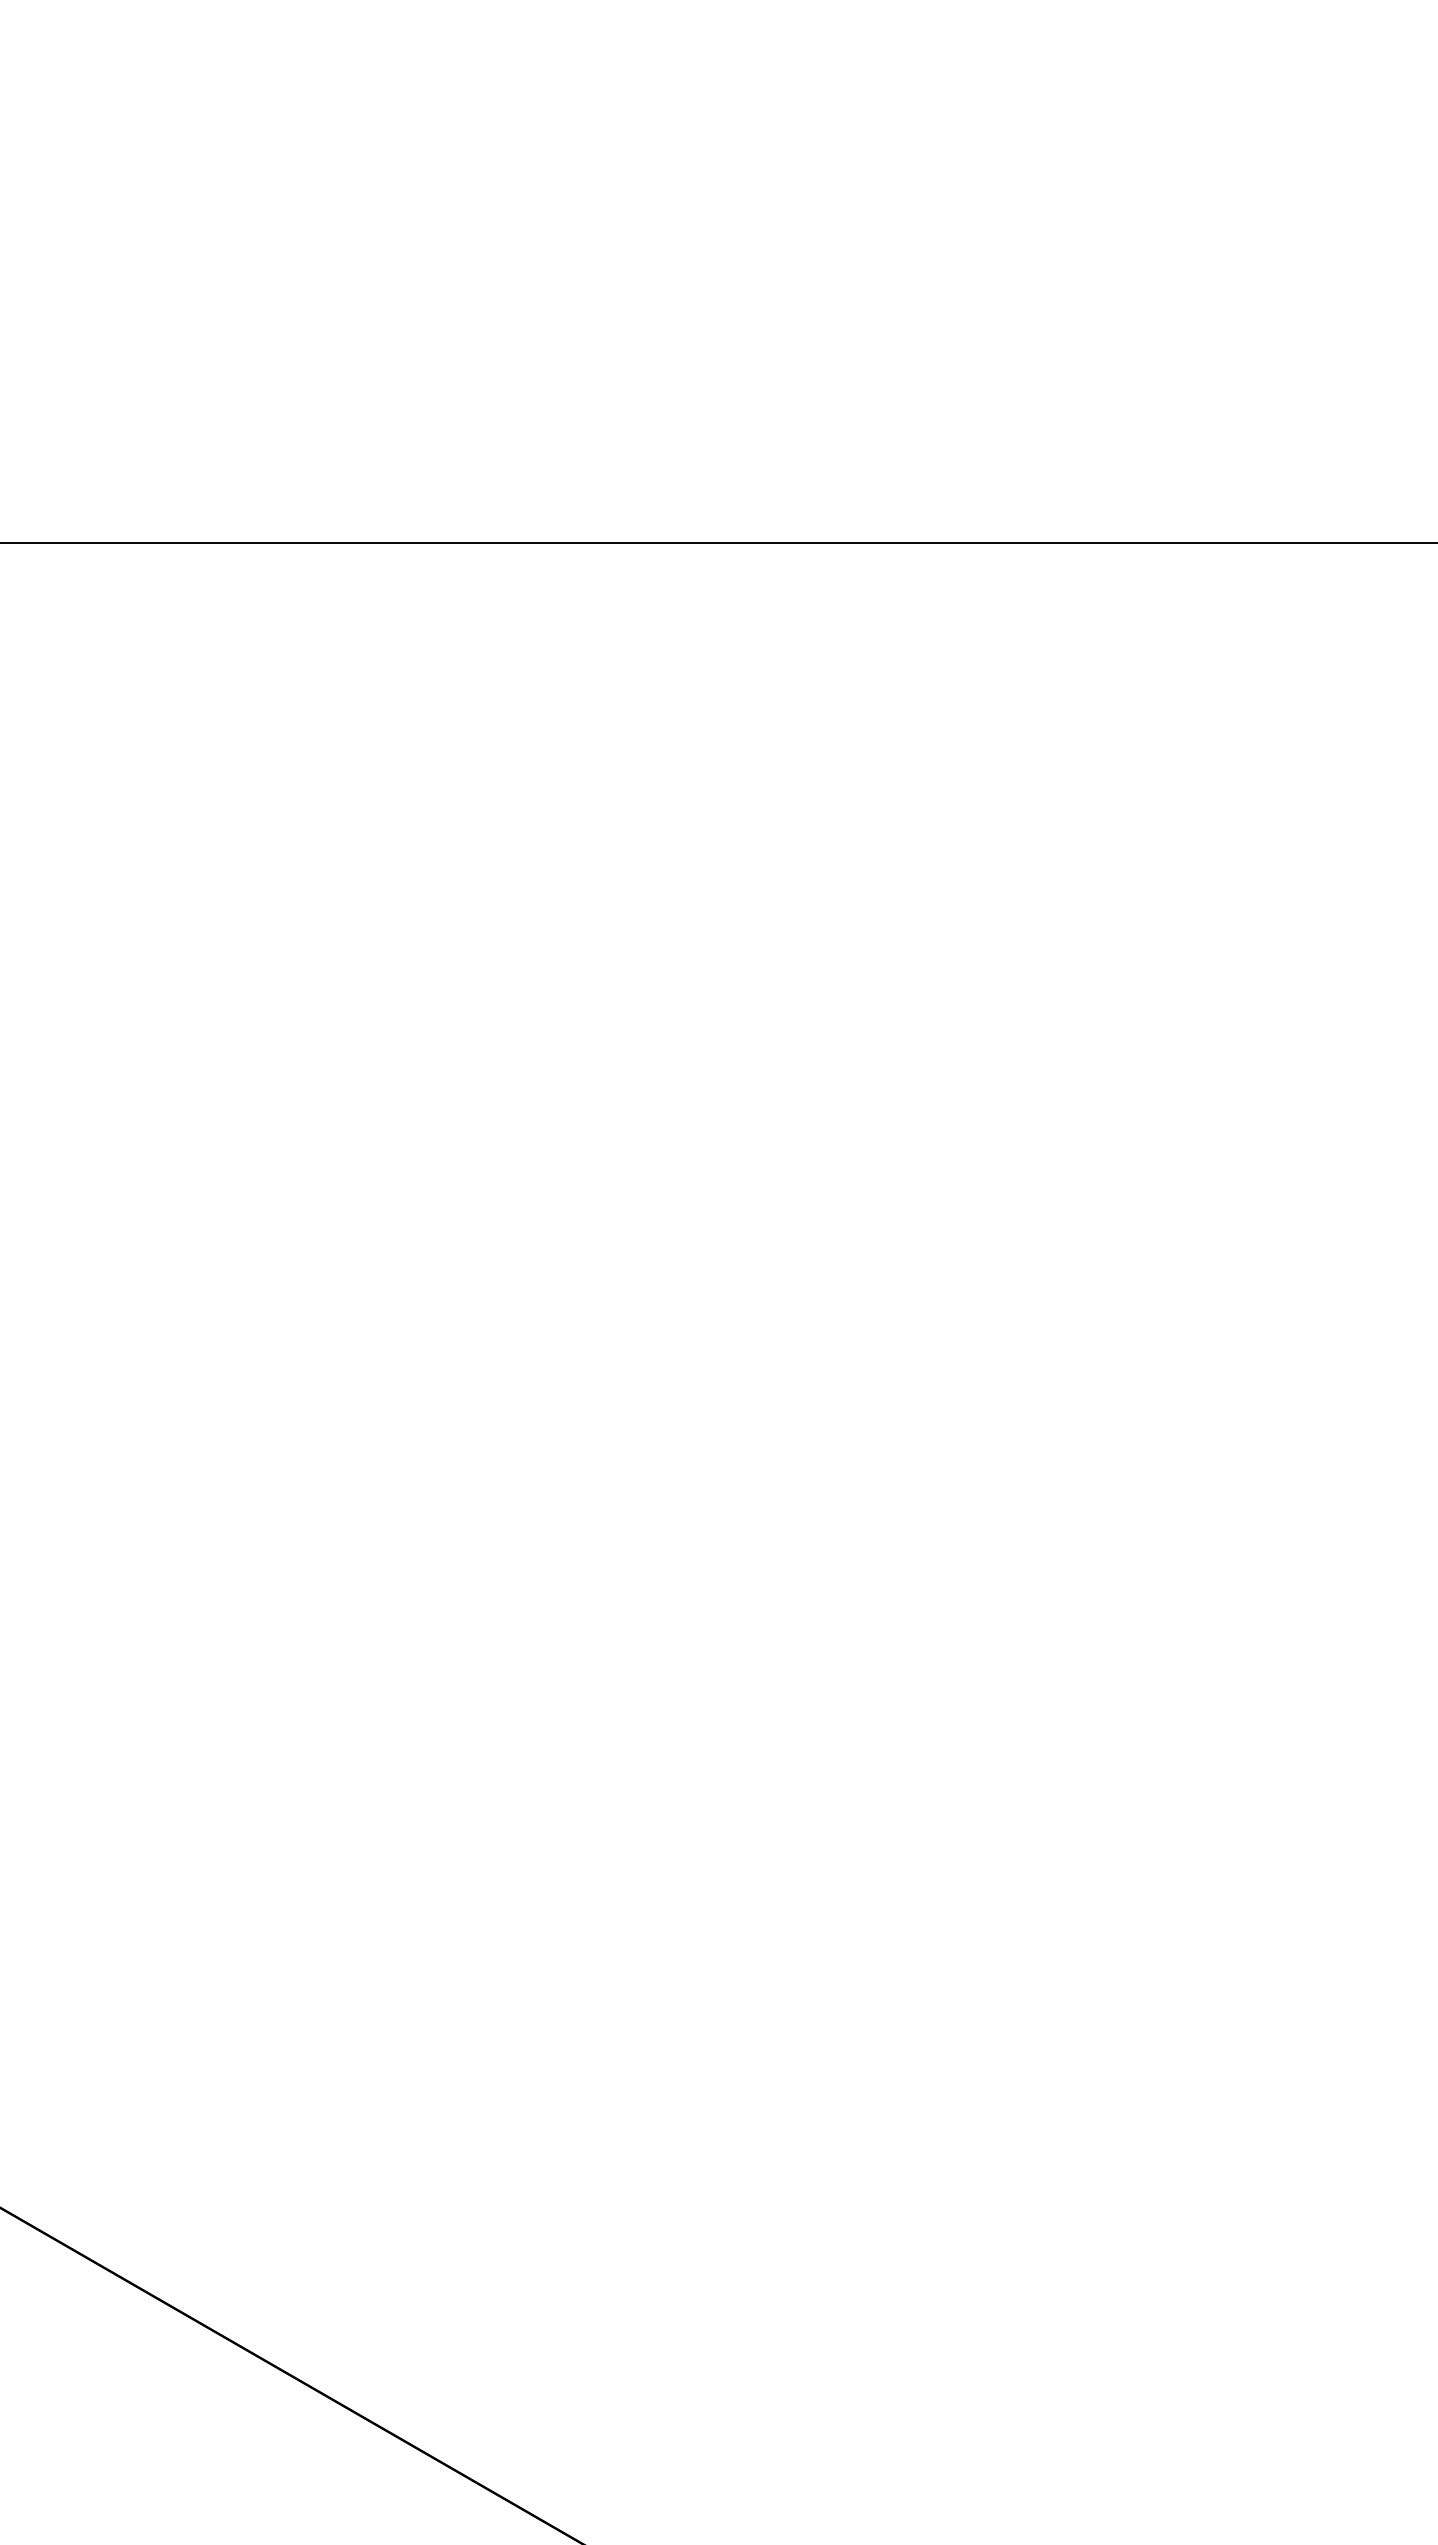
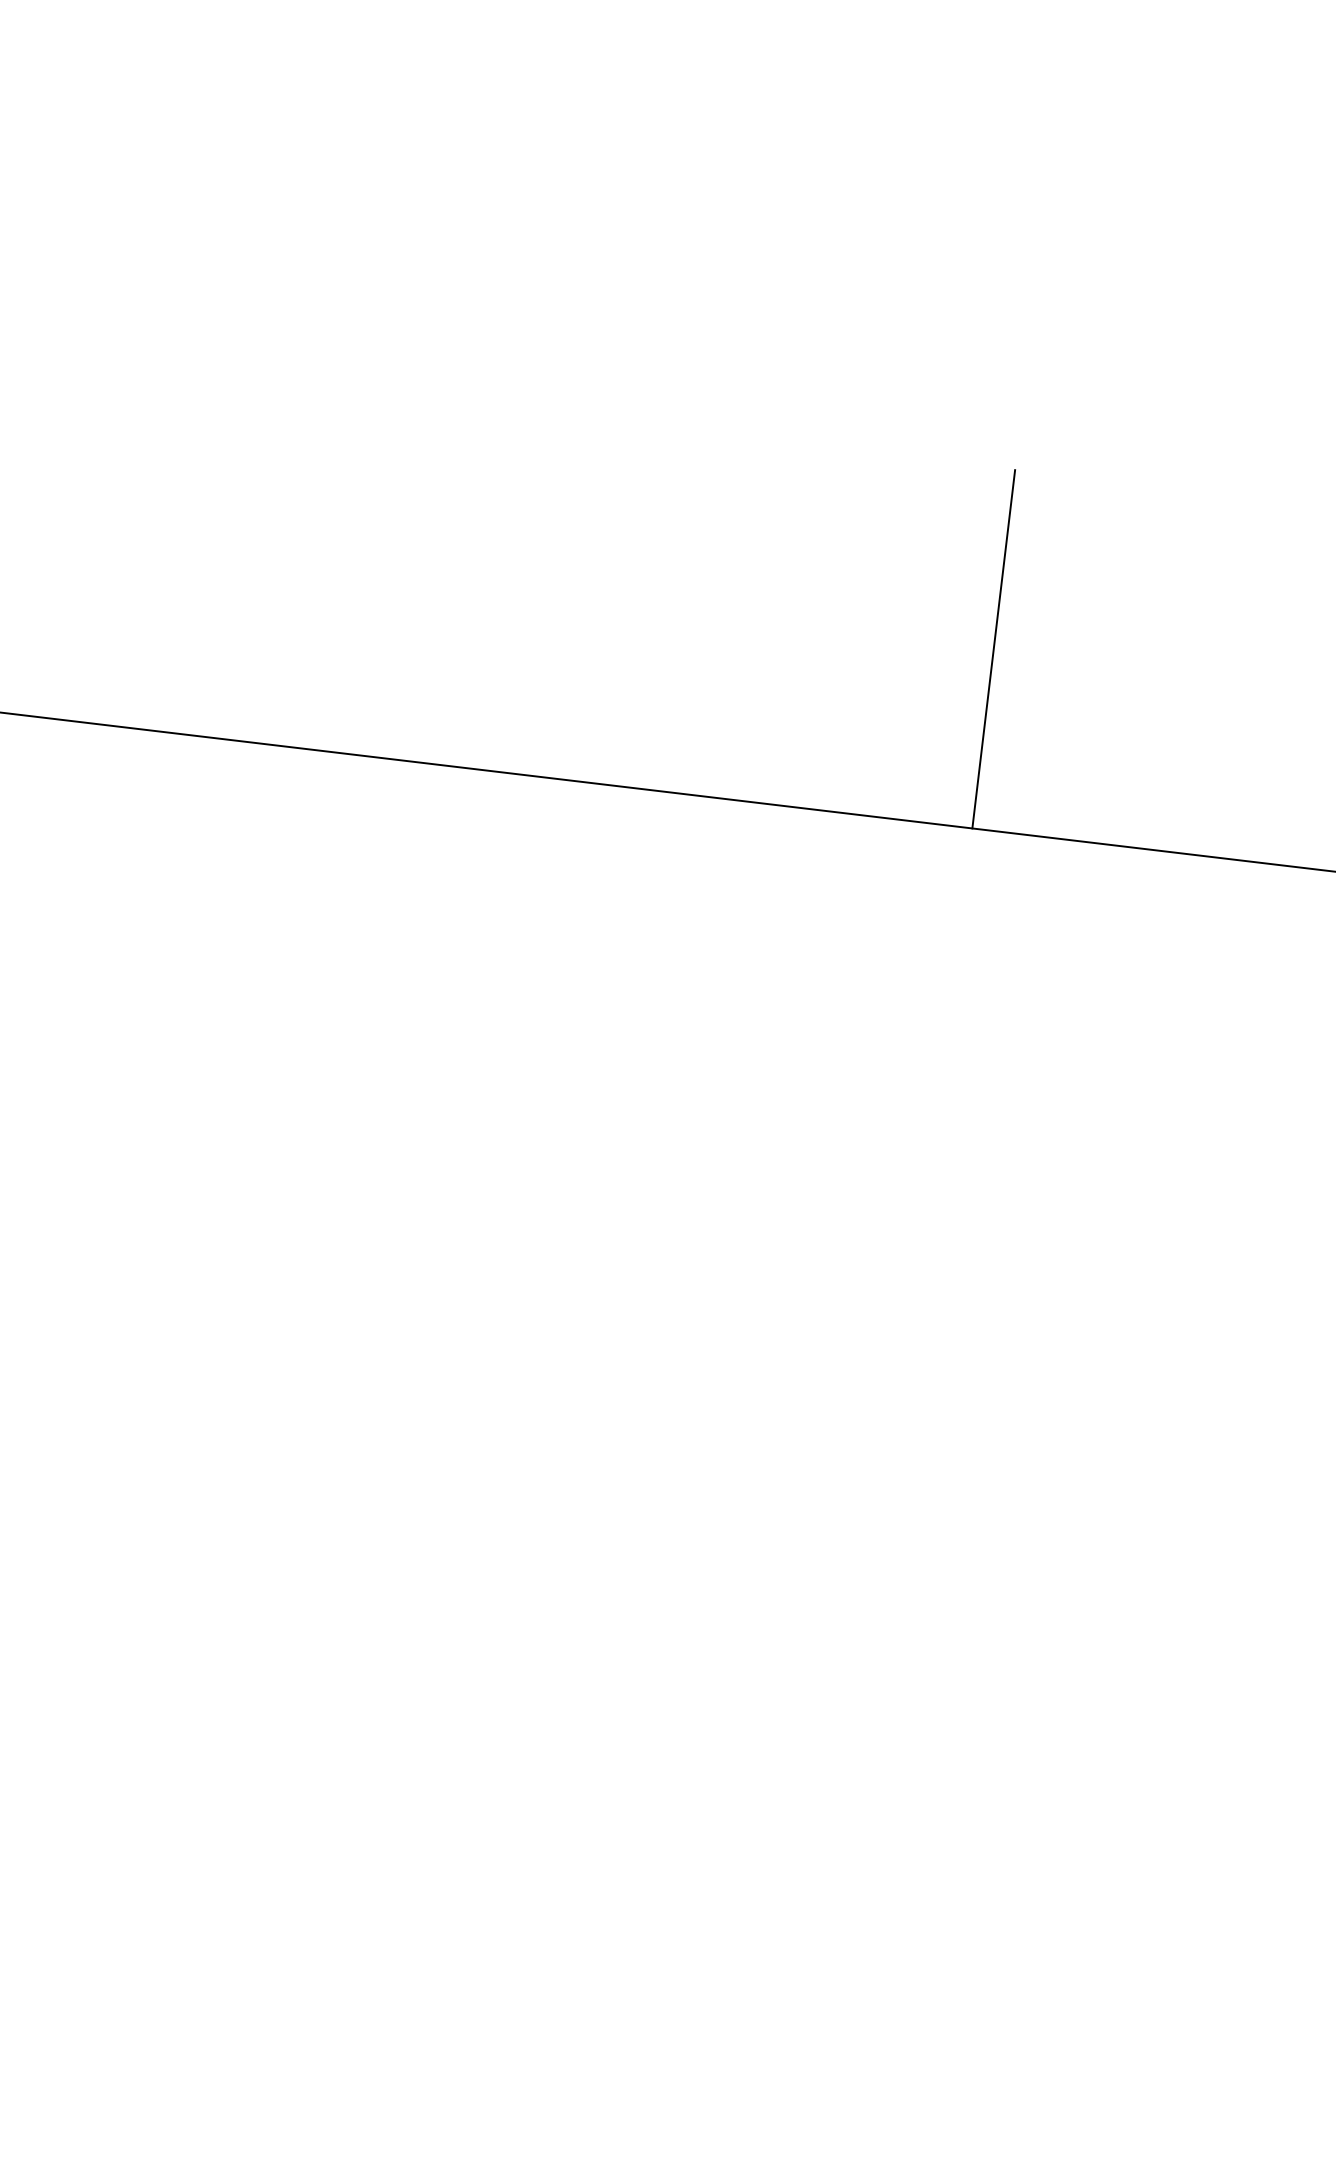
line: (996, 380) -> (993, 649), added

